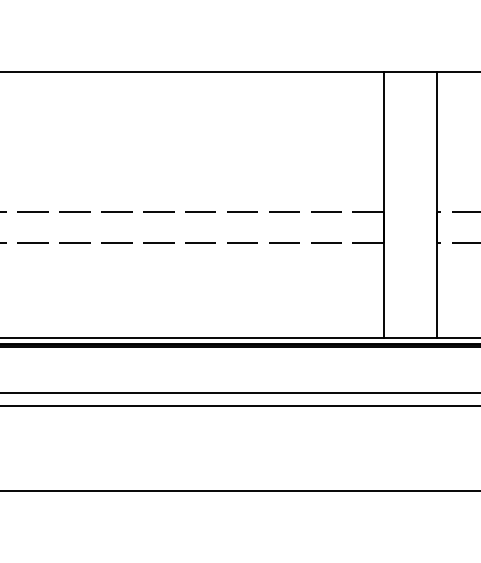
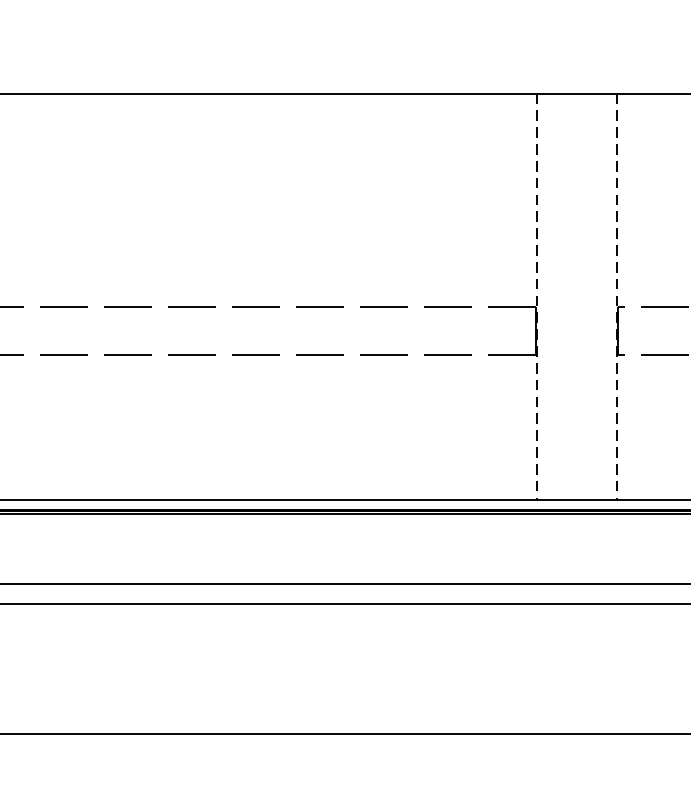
line: (384, 205) -> (537, 297), solid -> dashed
line: (436, 205) -> (616, 297), solid -> dashed

